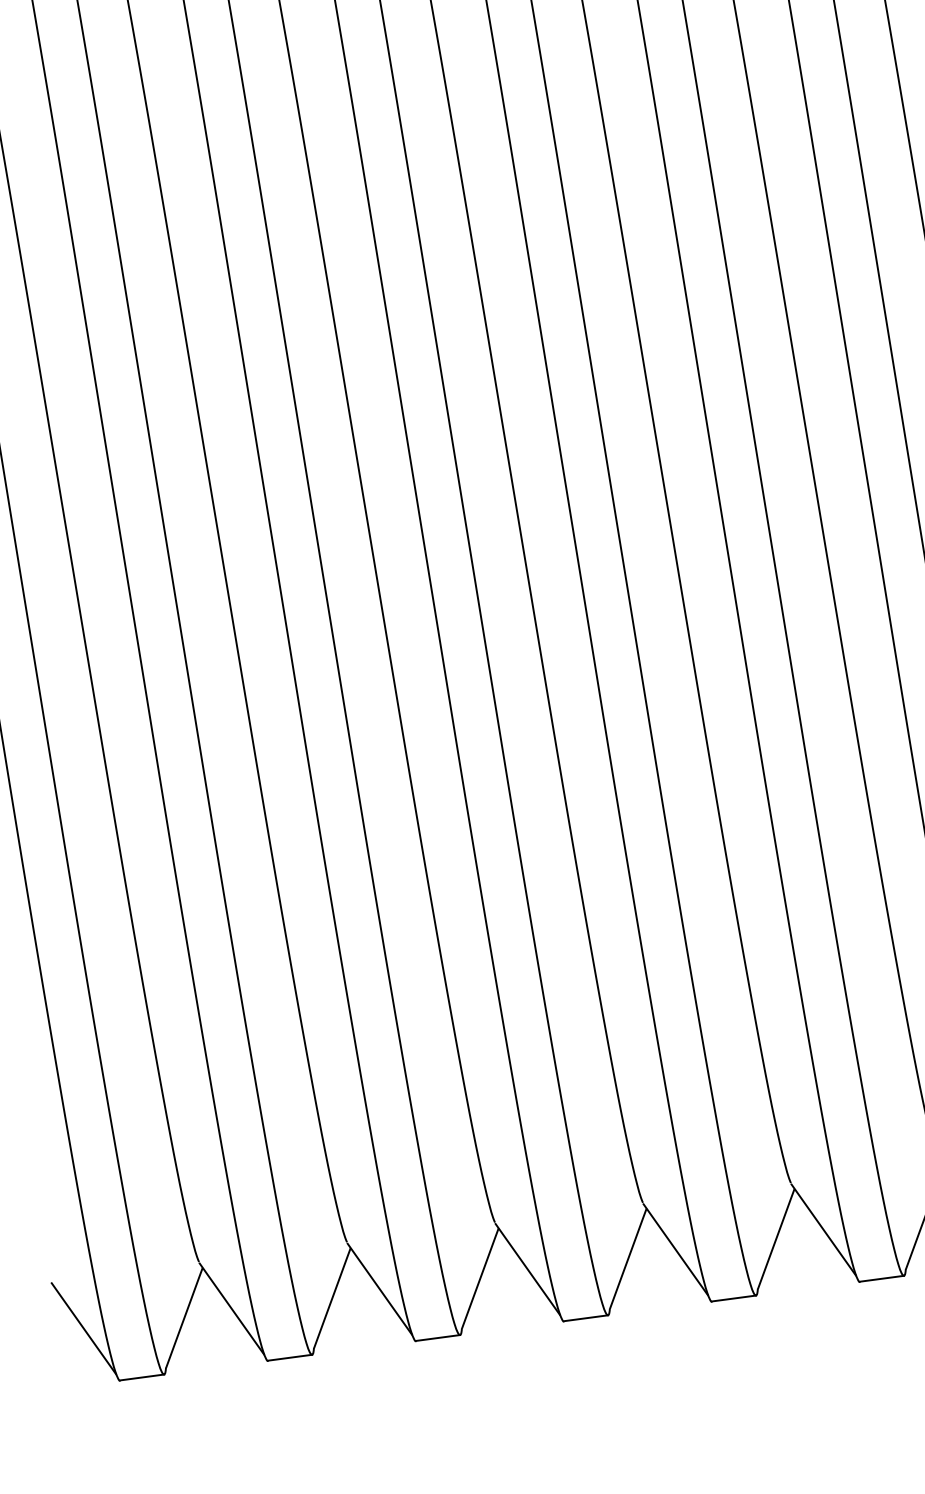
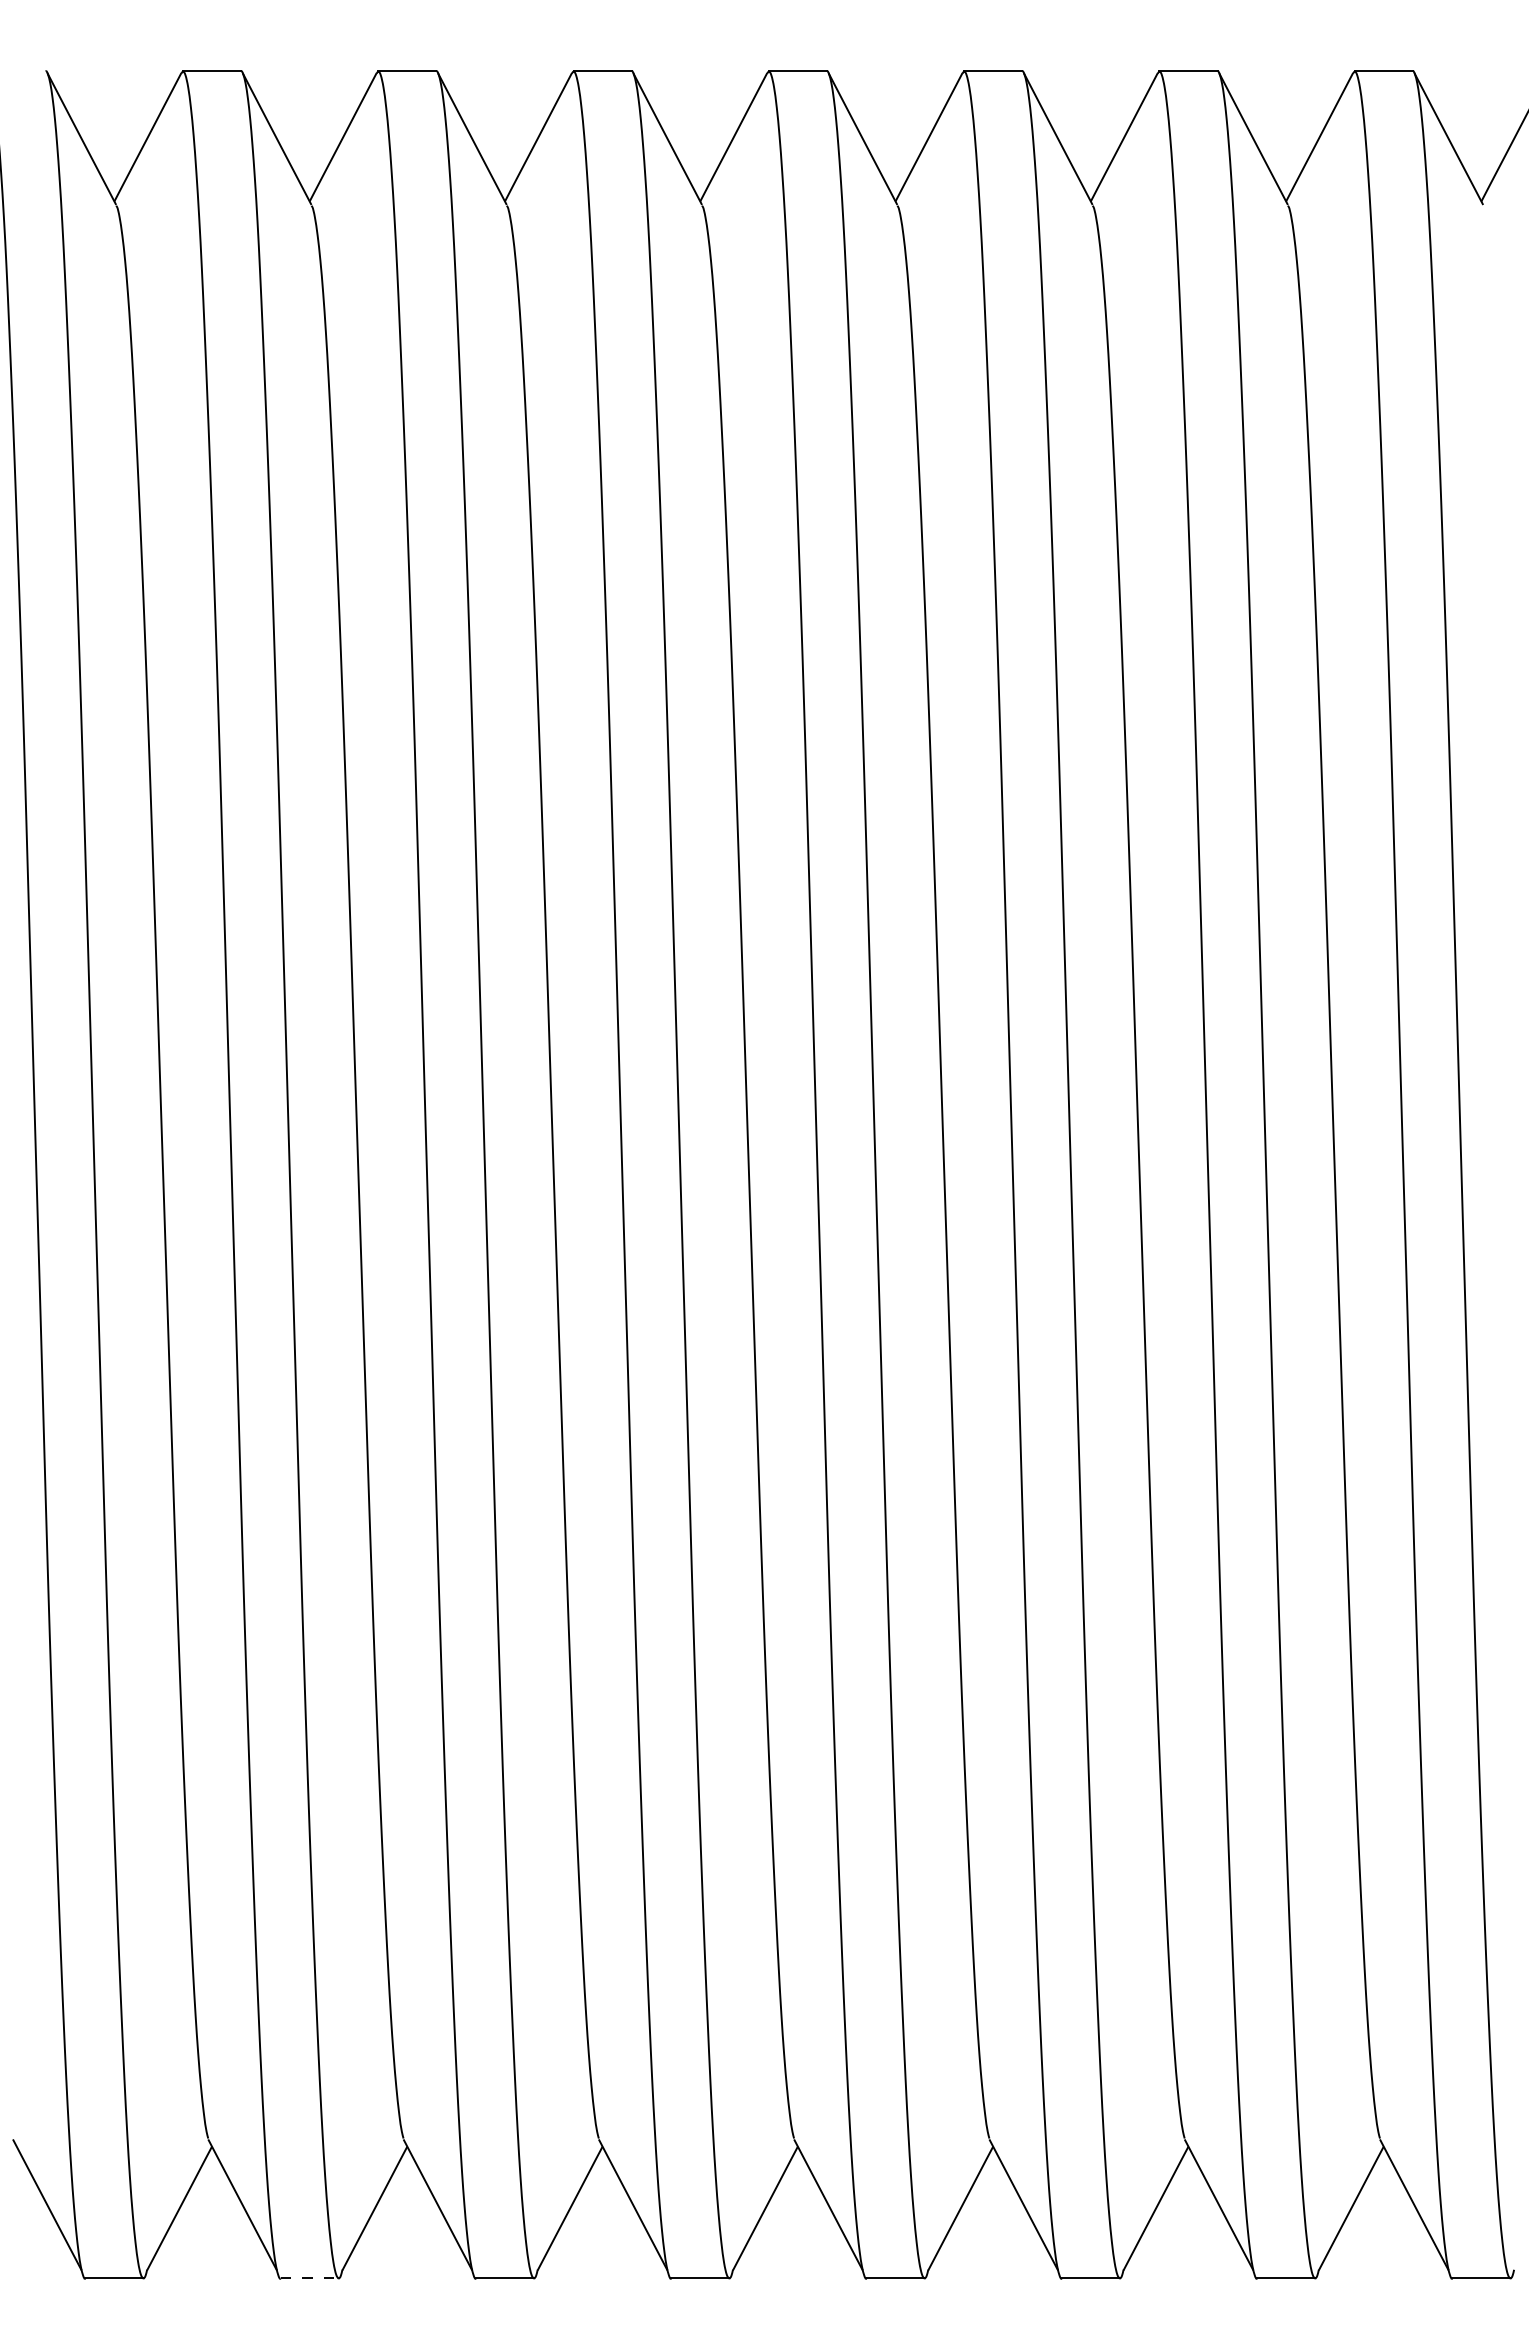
line: (290, 1357) -> (310, 2278), solid -> dashed

